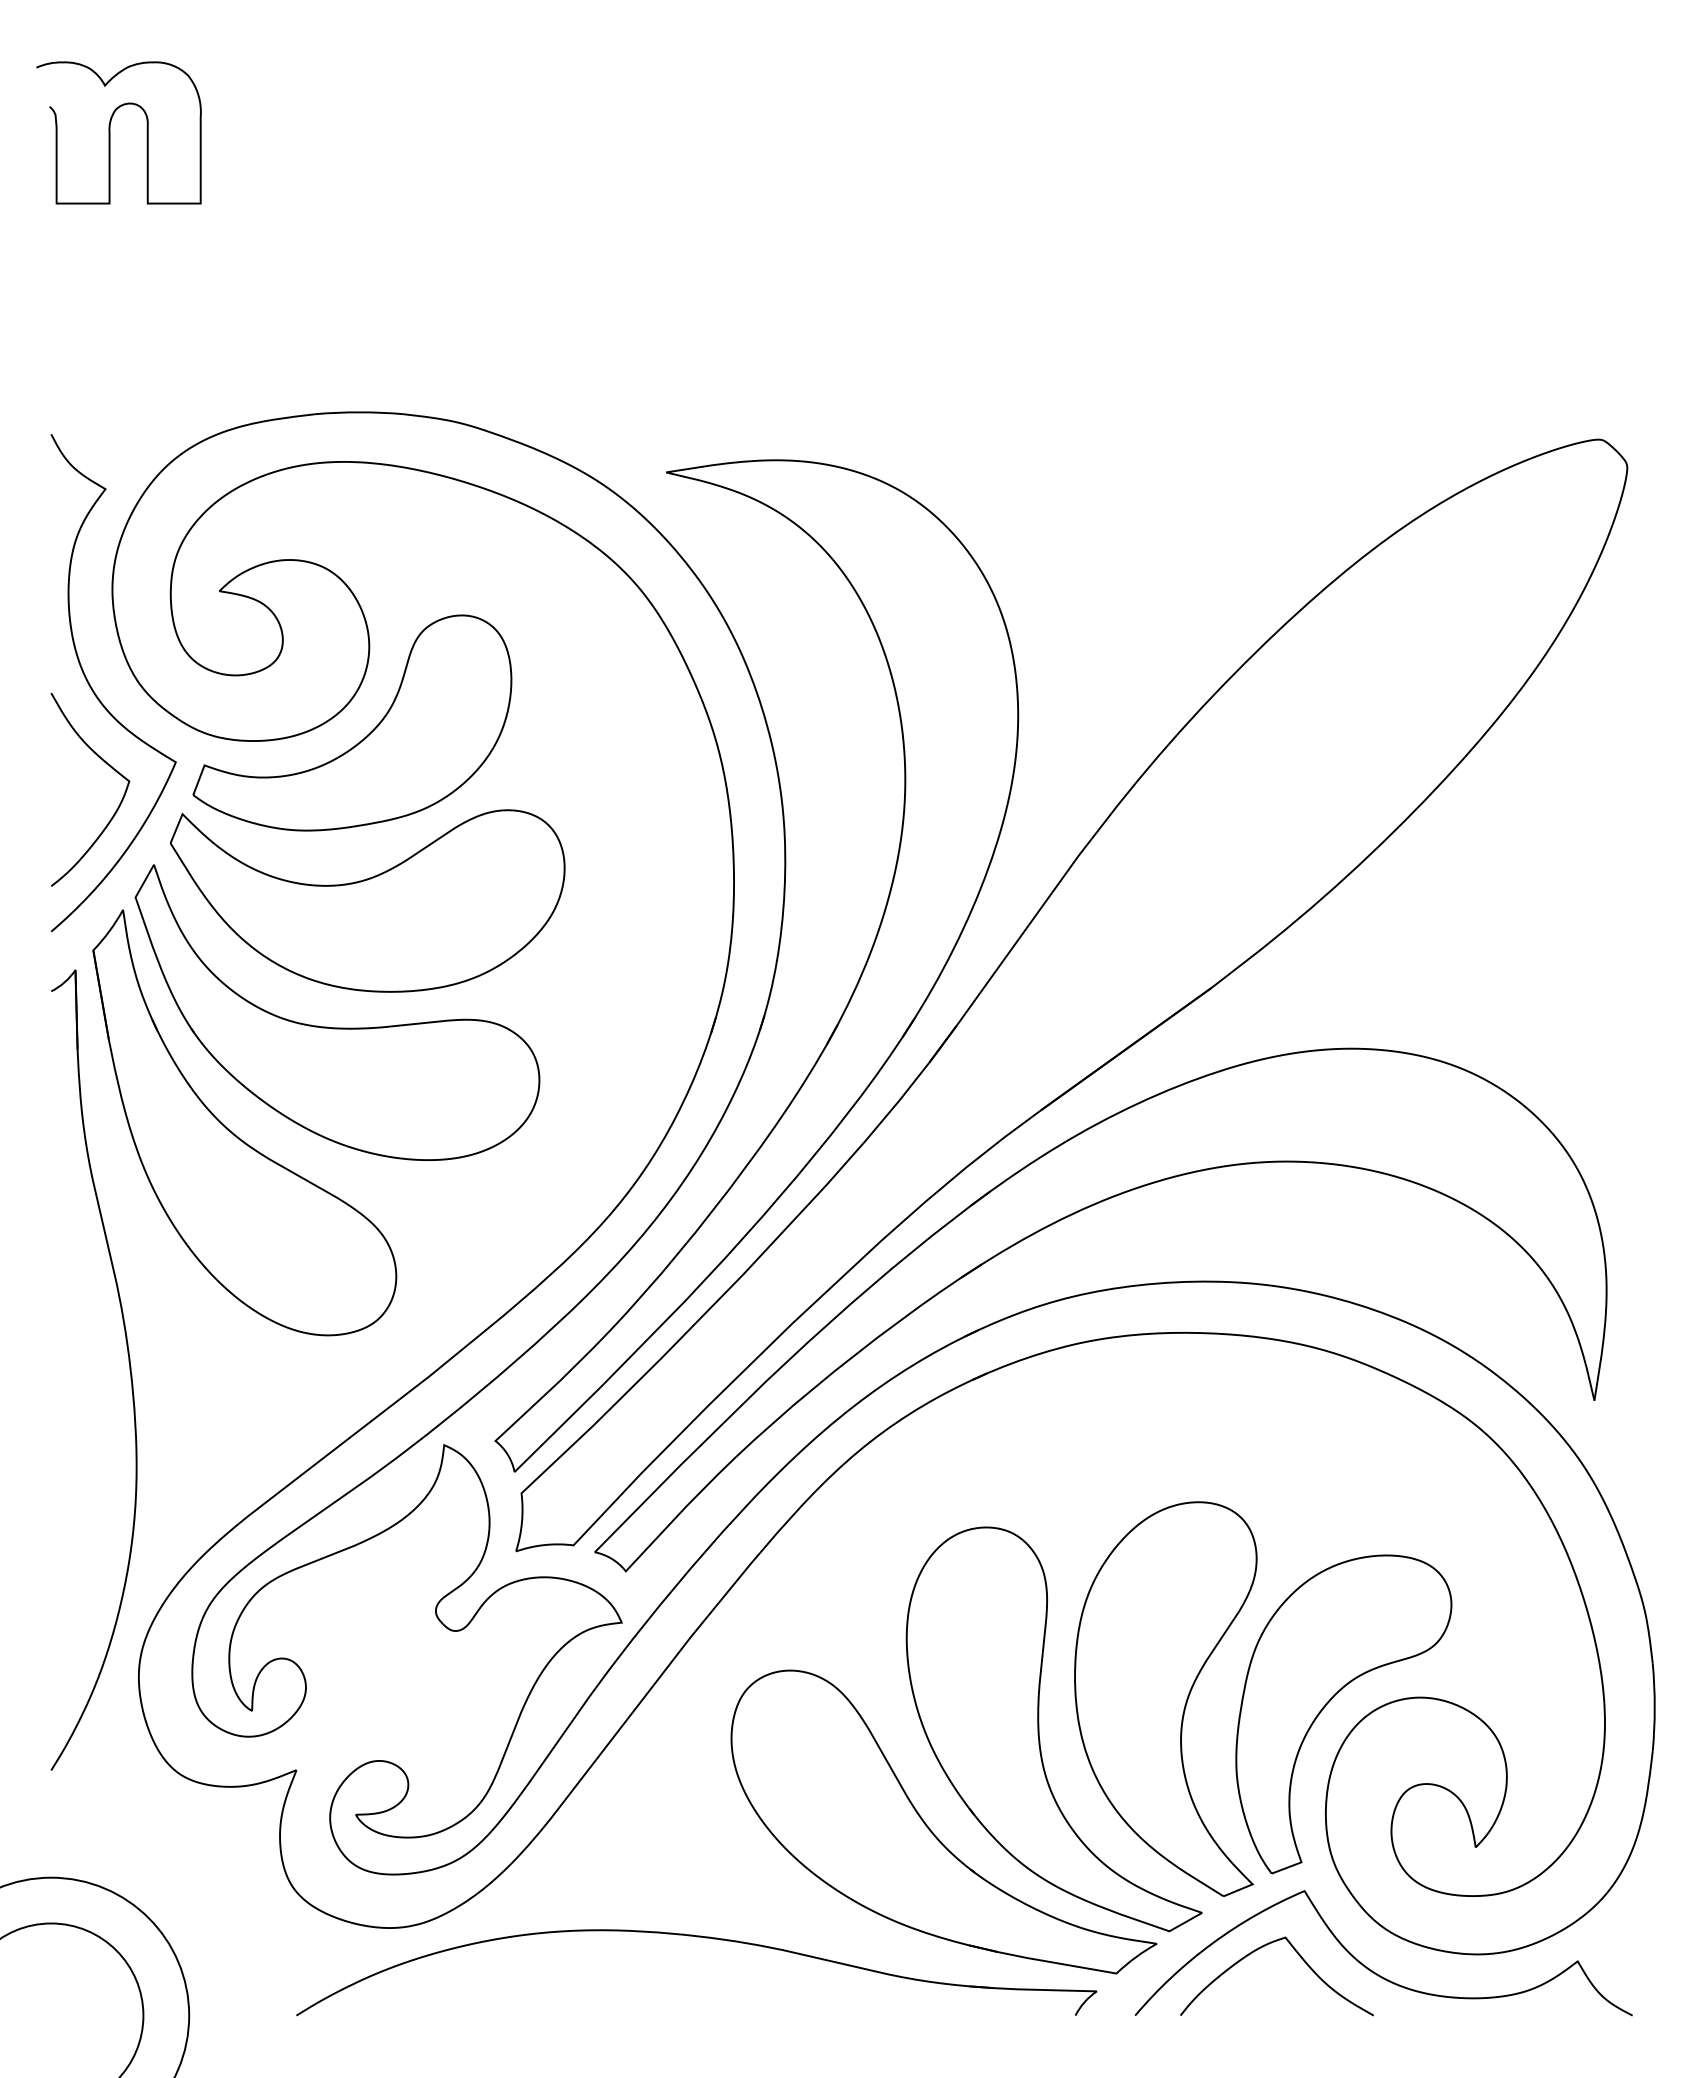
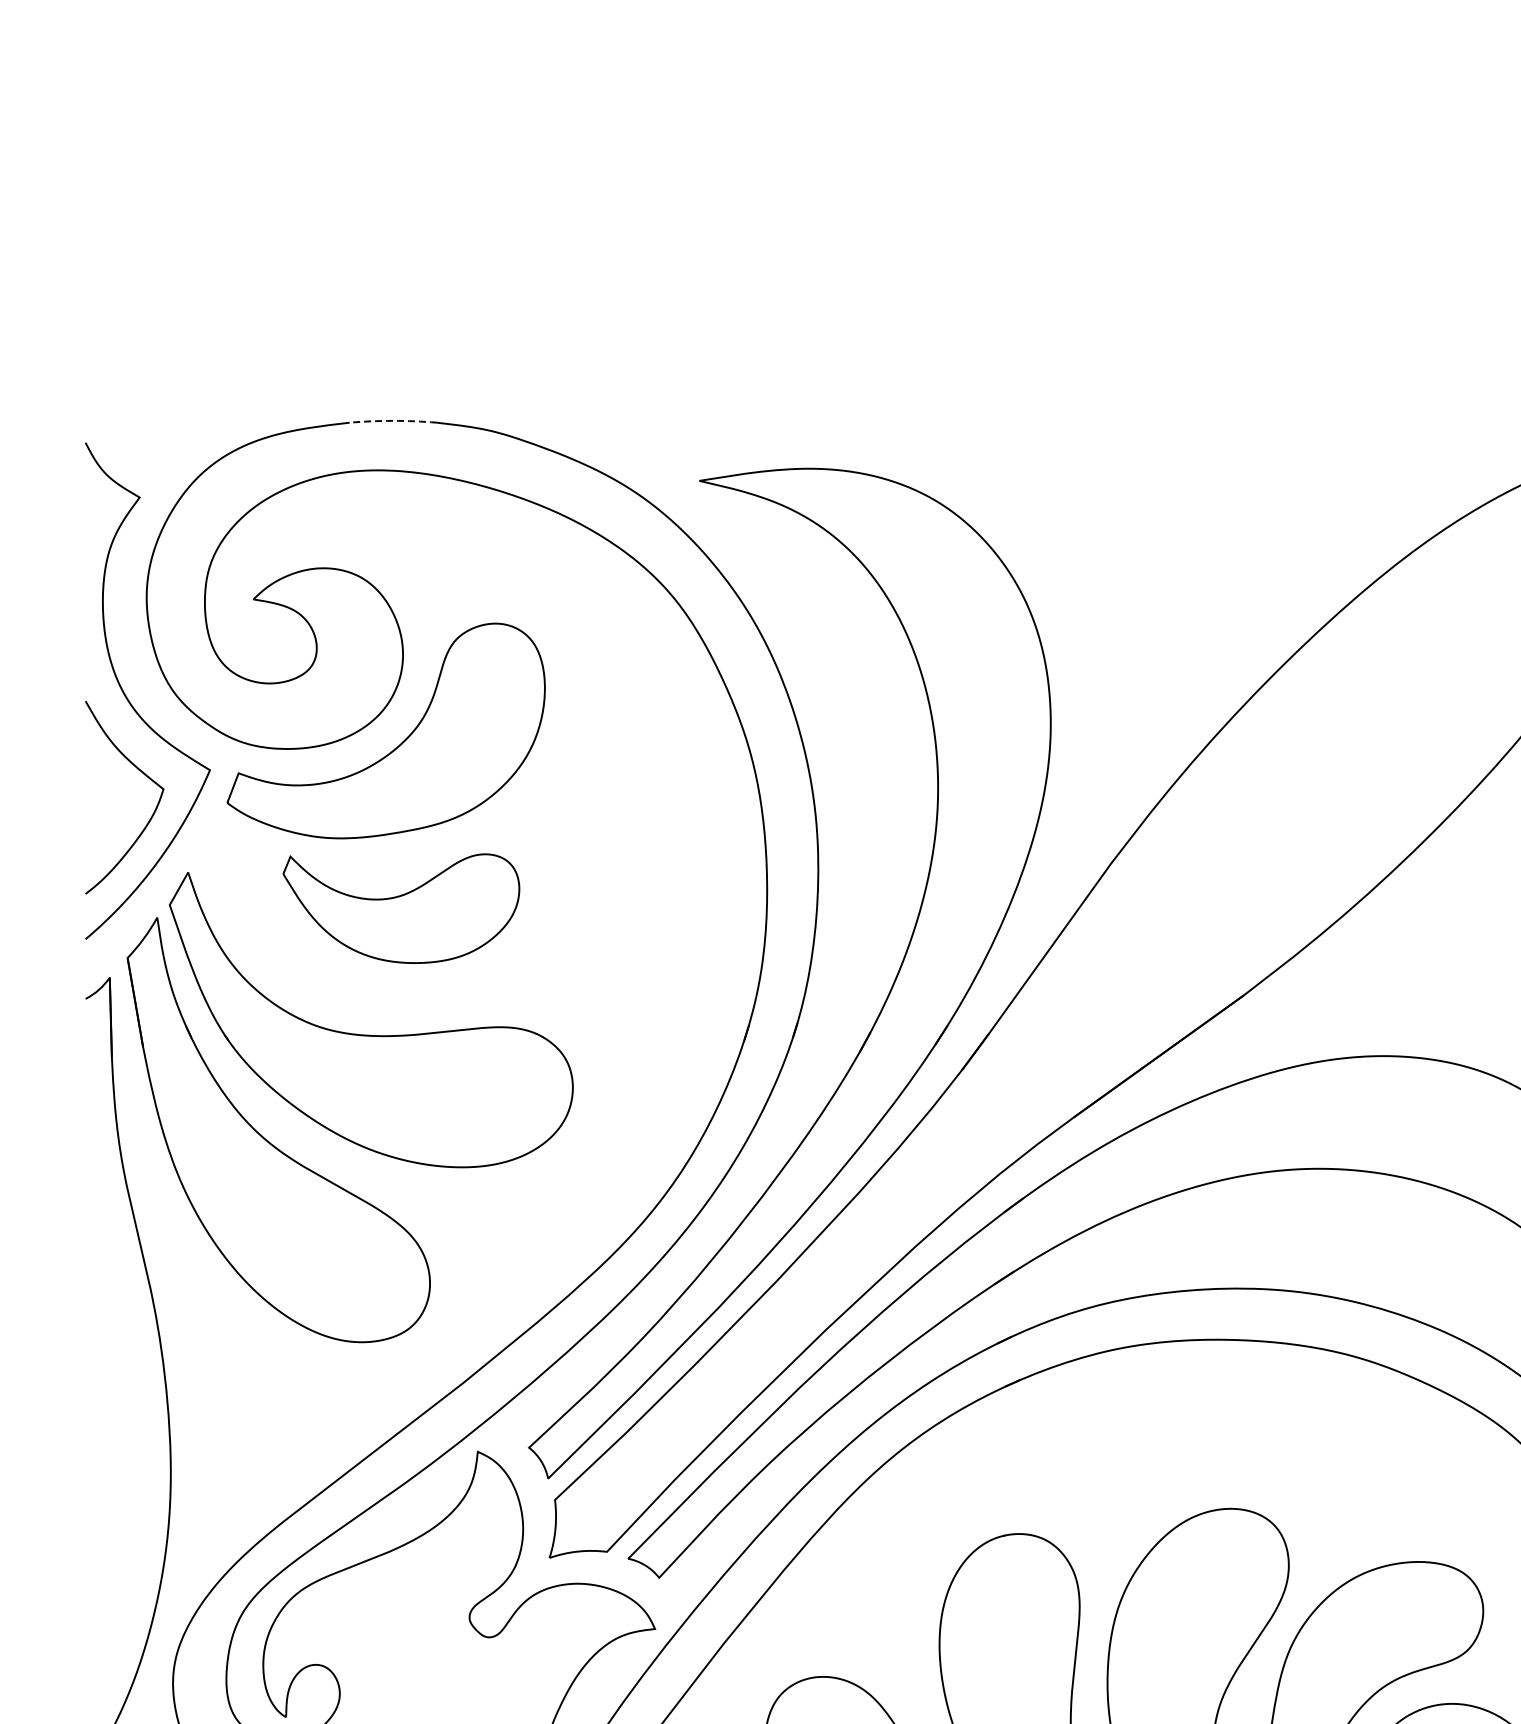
curve: (110, 132) -> (144, 141), removed
arc: (359, 412) -> (393, 421), solid -> dashed
part: (367, 900) -> (401, 908), size x0.6

